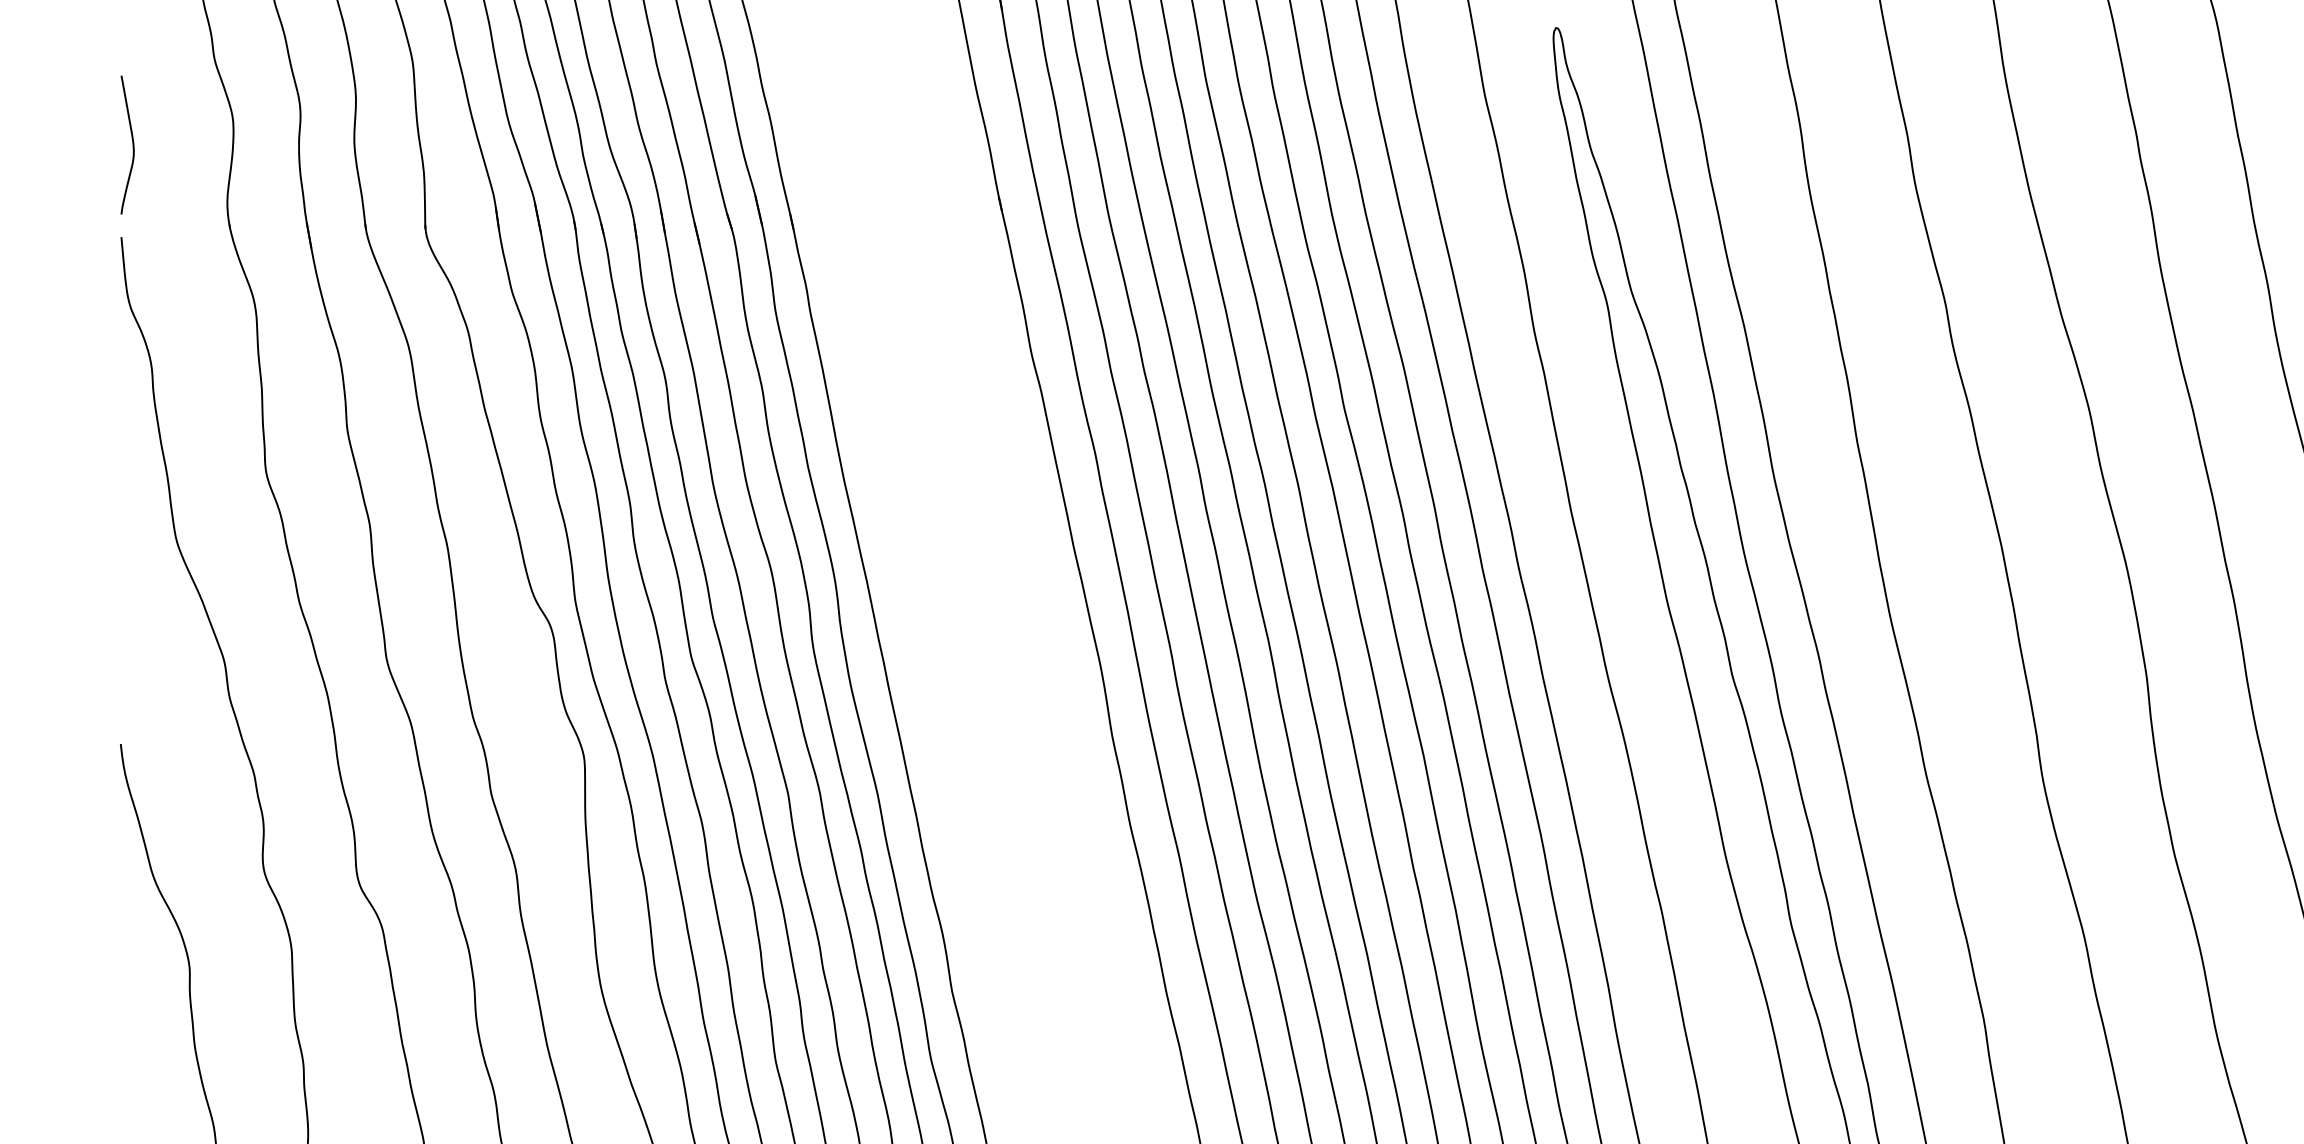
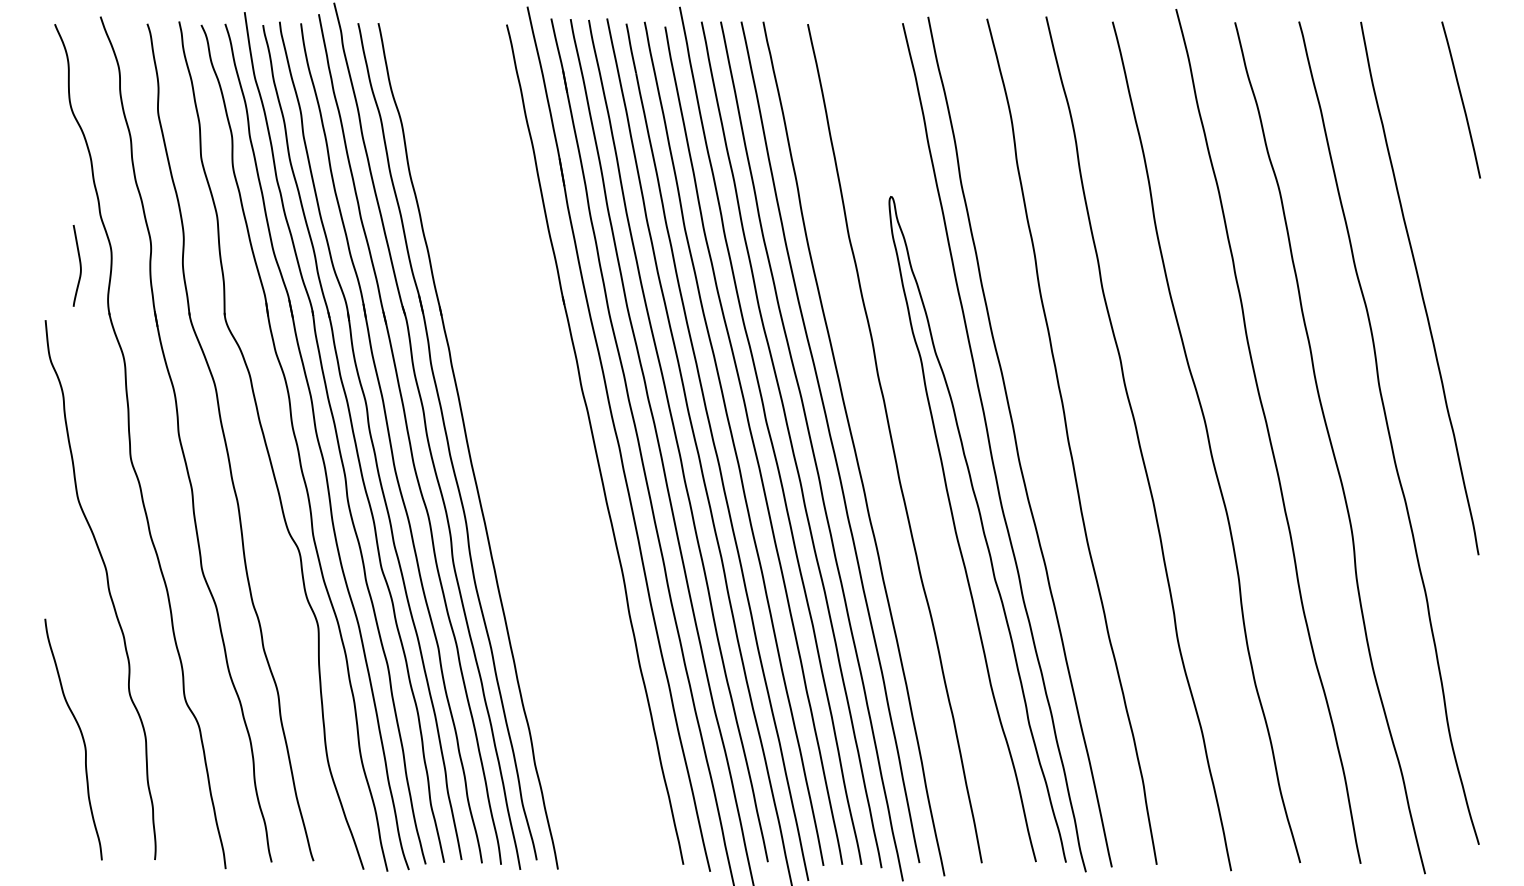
curve: (131, 144) -> (79, 265), moved

